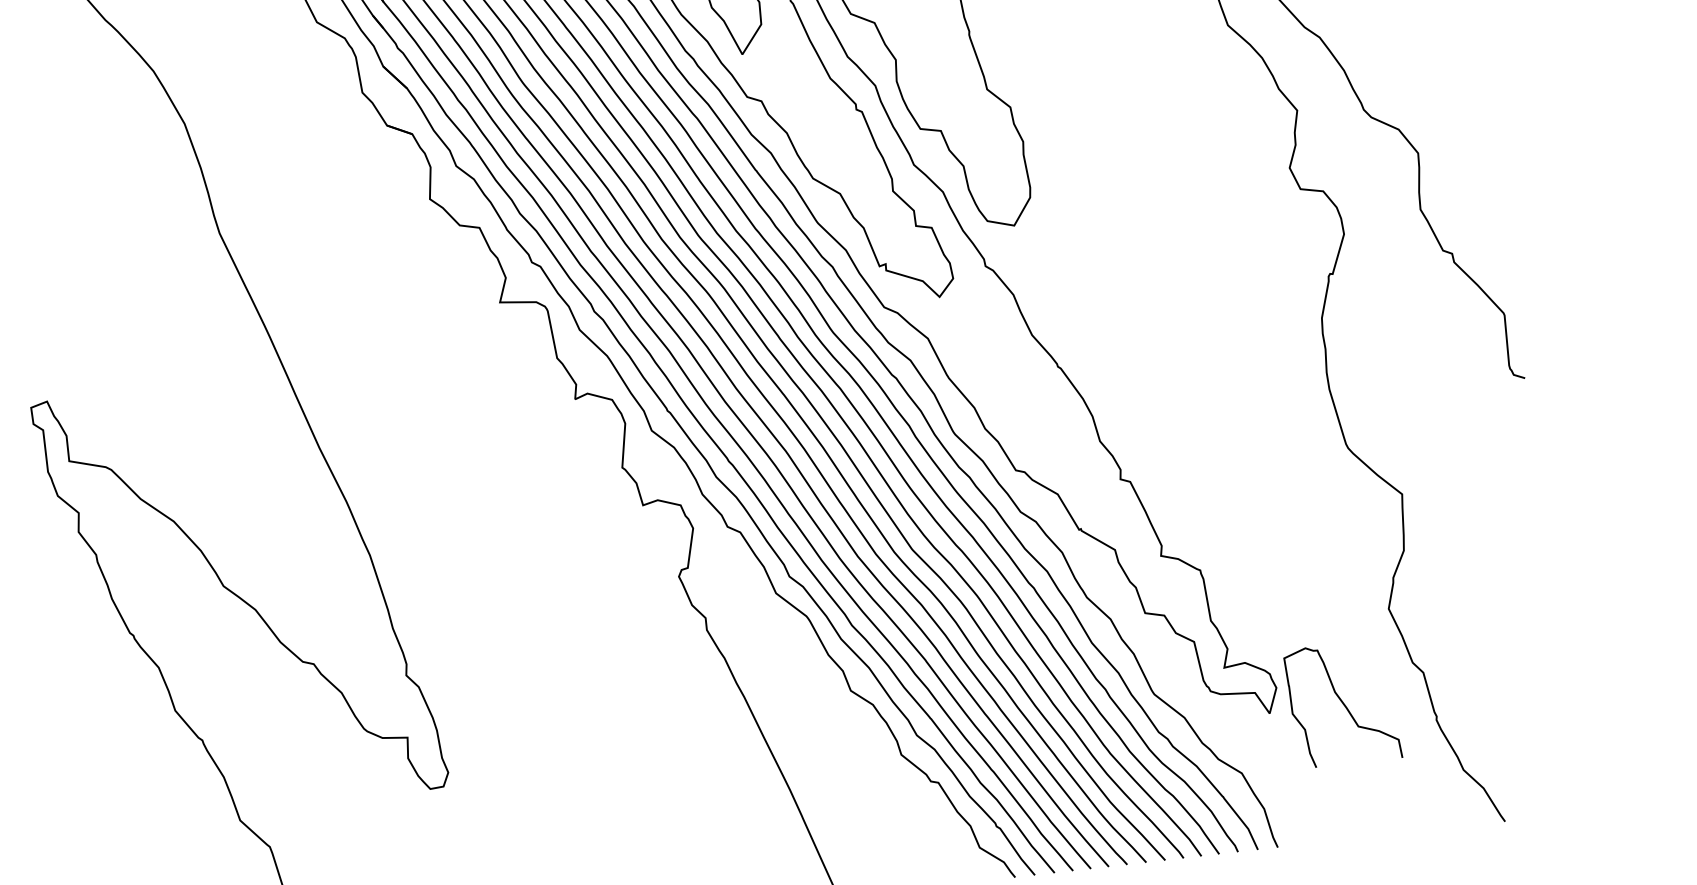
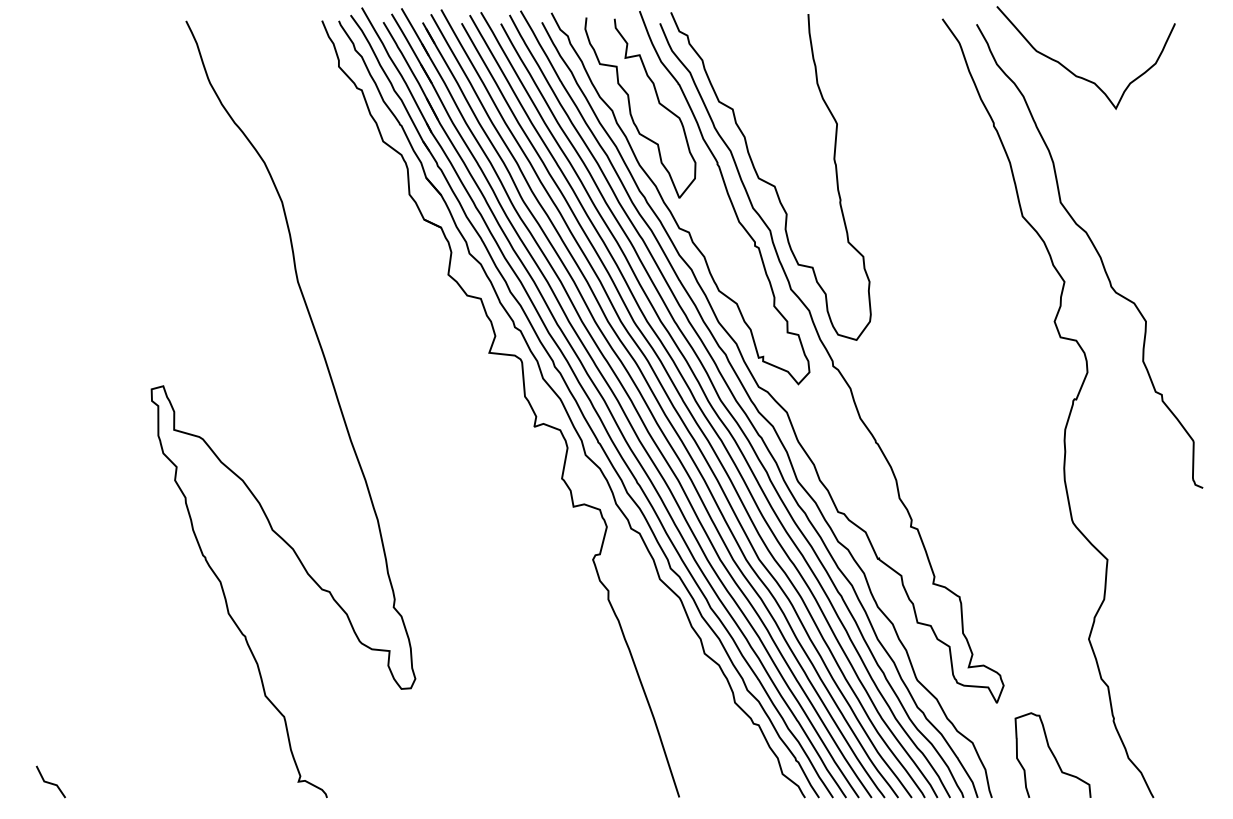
curve: (1341, 703) -> (1052, 754), moved

